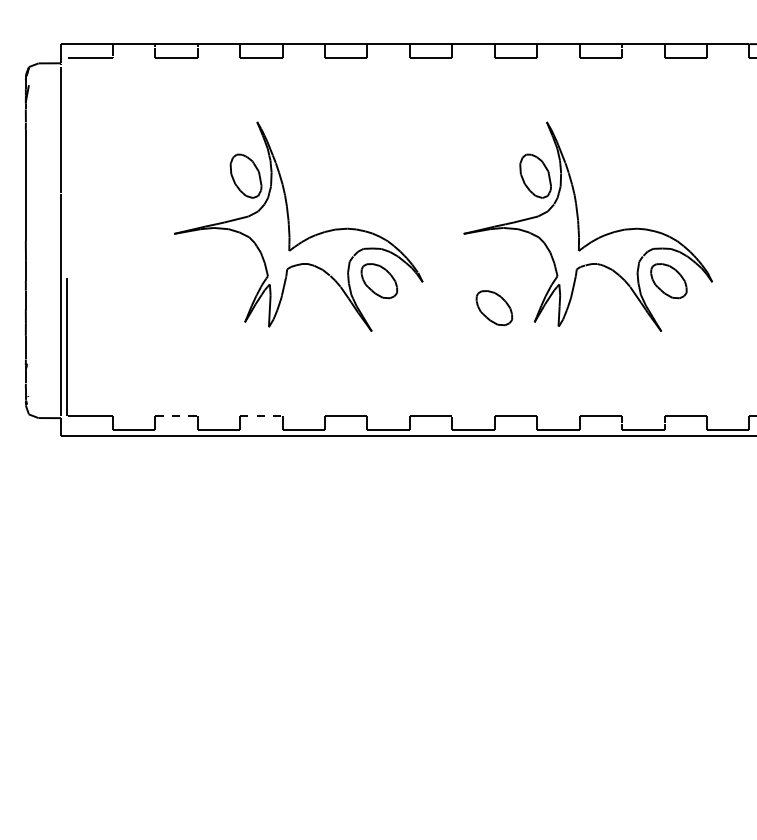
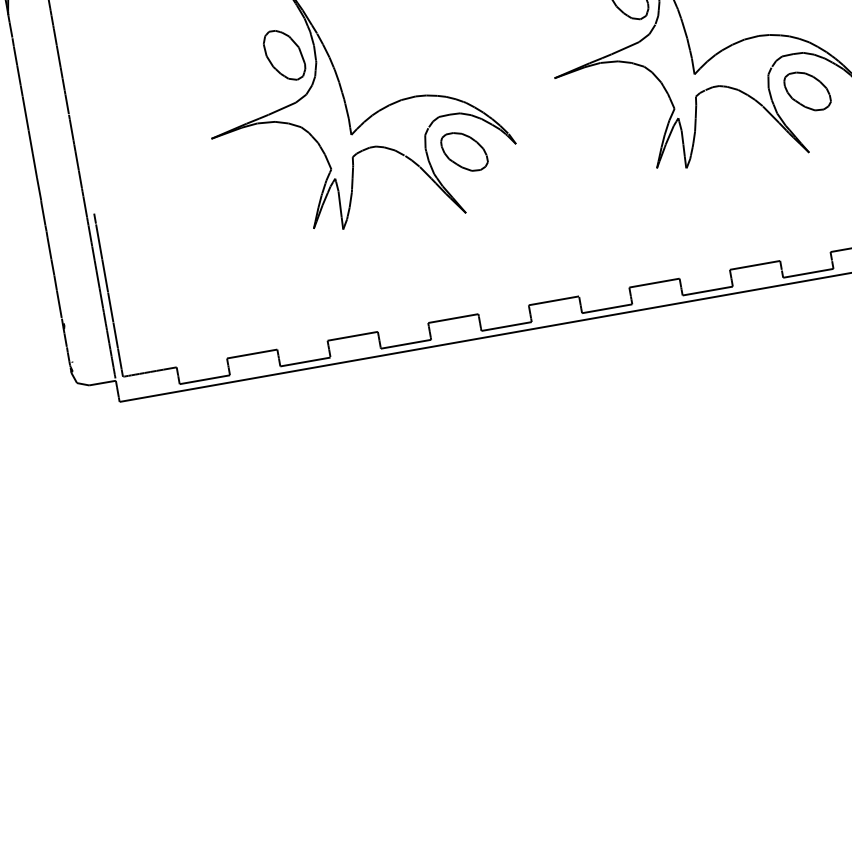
part: (494, 308) -> (606, 160), removed
line: (177, 415) -> (253, 353), dashed -> solid
line: (261, 415) -> (352, 335), dashed -> solid

